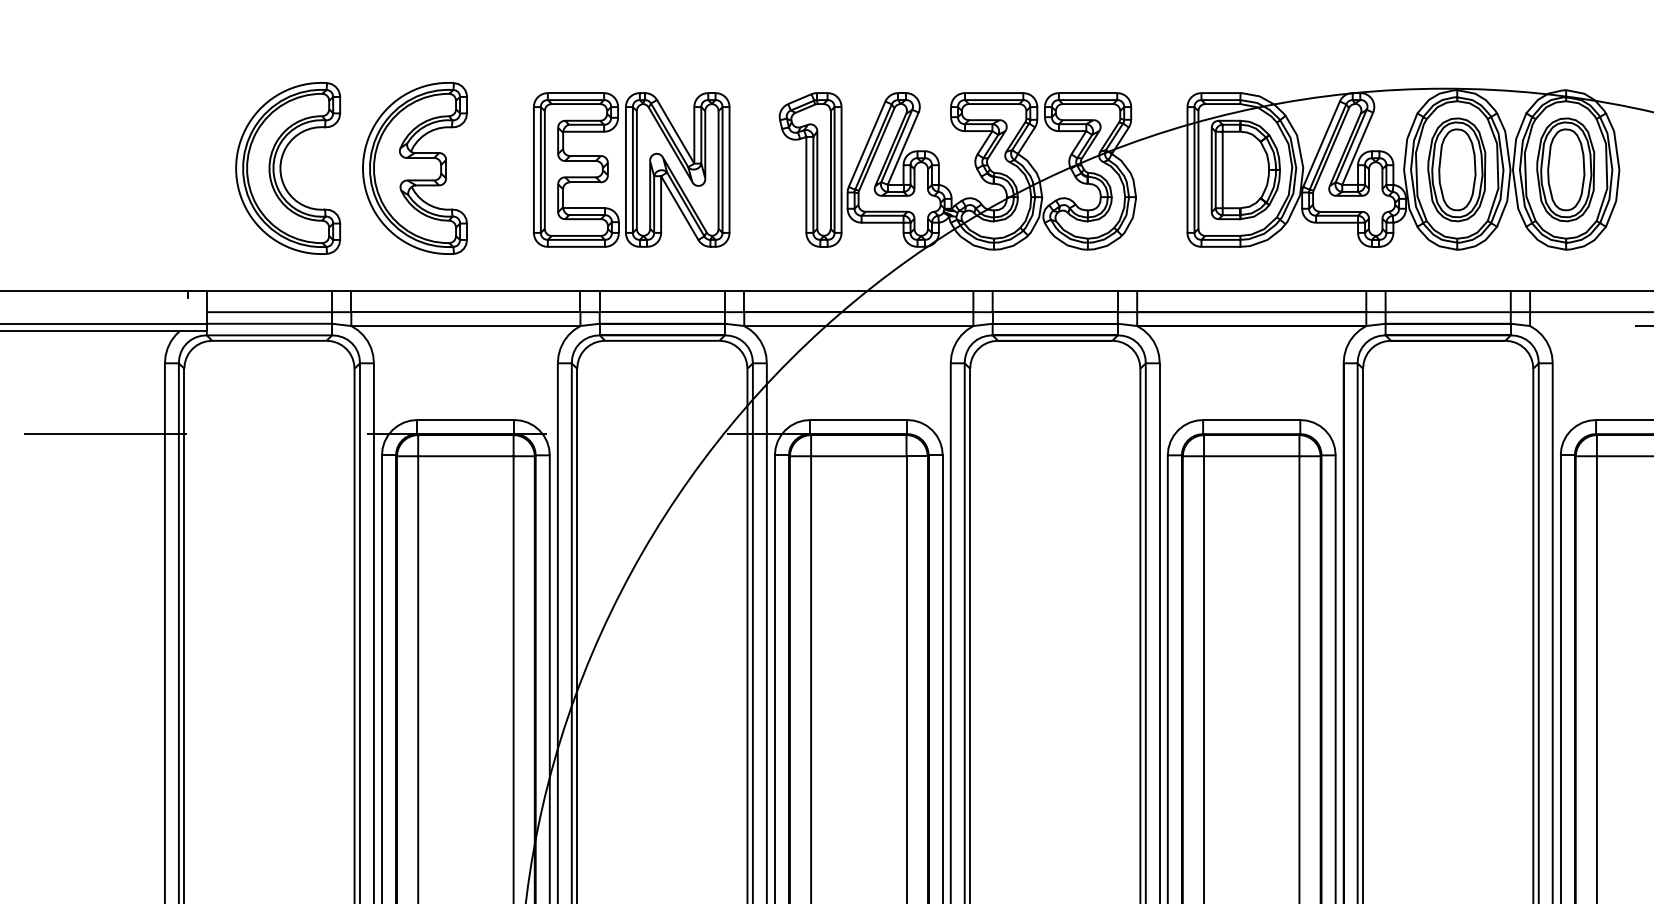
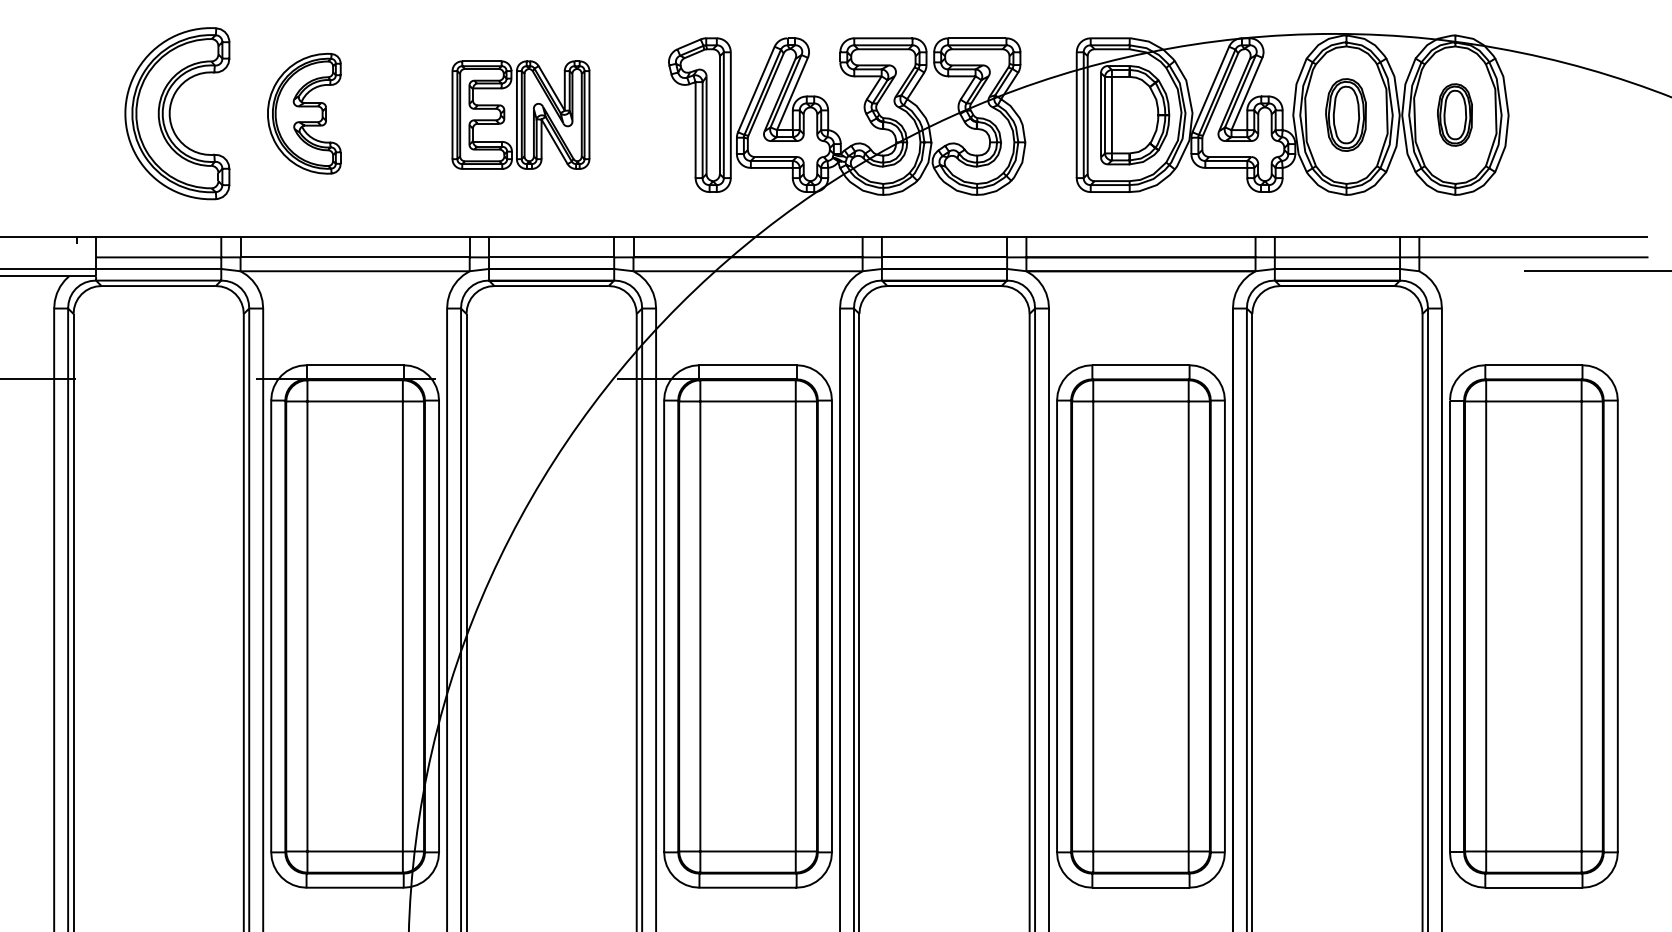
part: (415, 168) -> (304, 113), size x0.7
part: (631, 169) -> (520, 114), size x0.7
part: (1456, 169) -> (1345, 114), size x0.7
part: (1565, 169) -> (1454, 114), size x0.6

